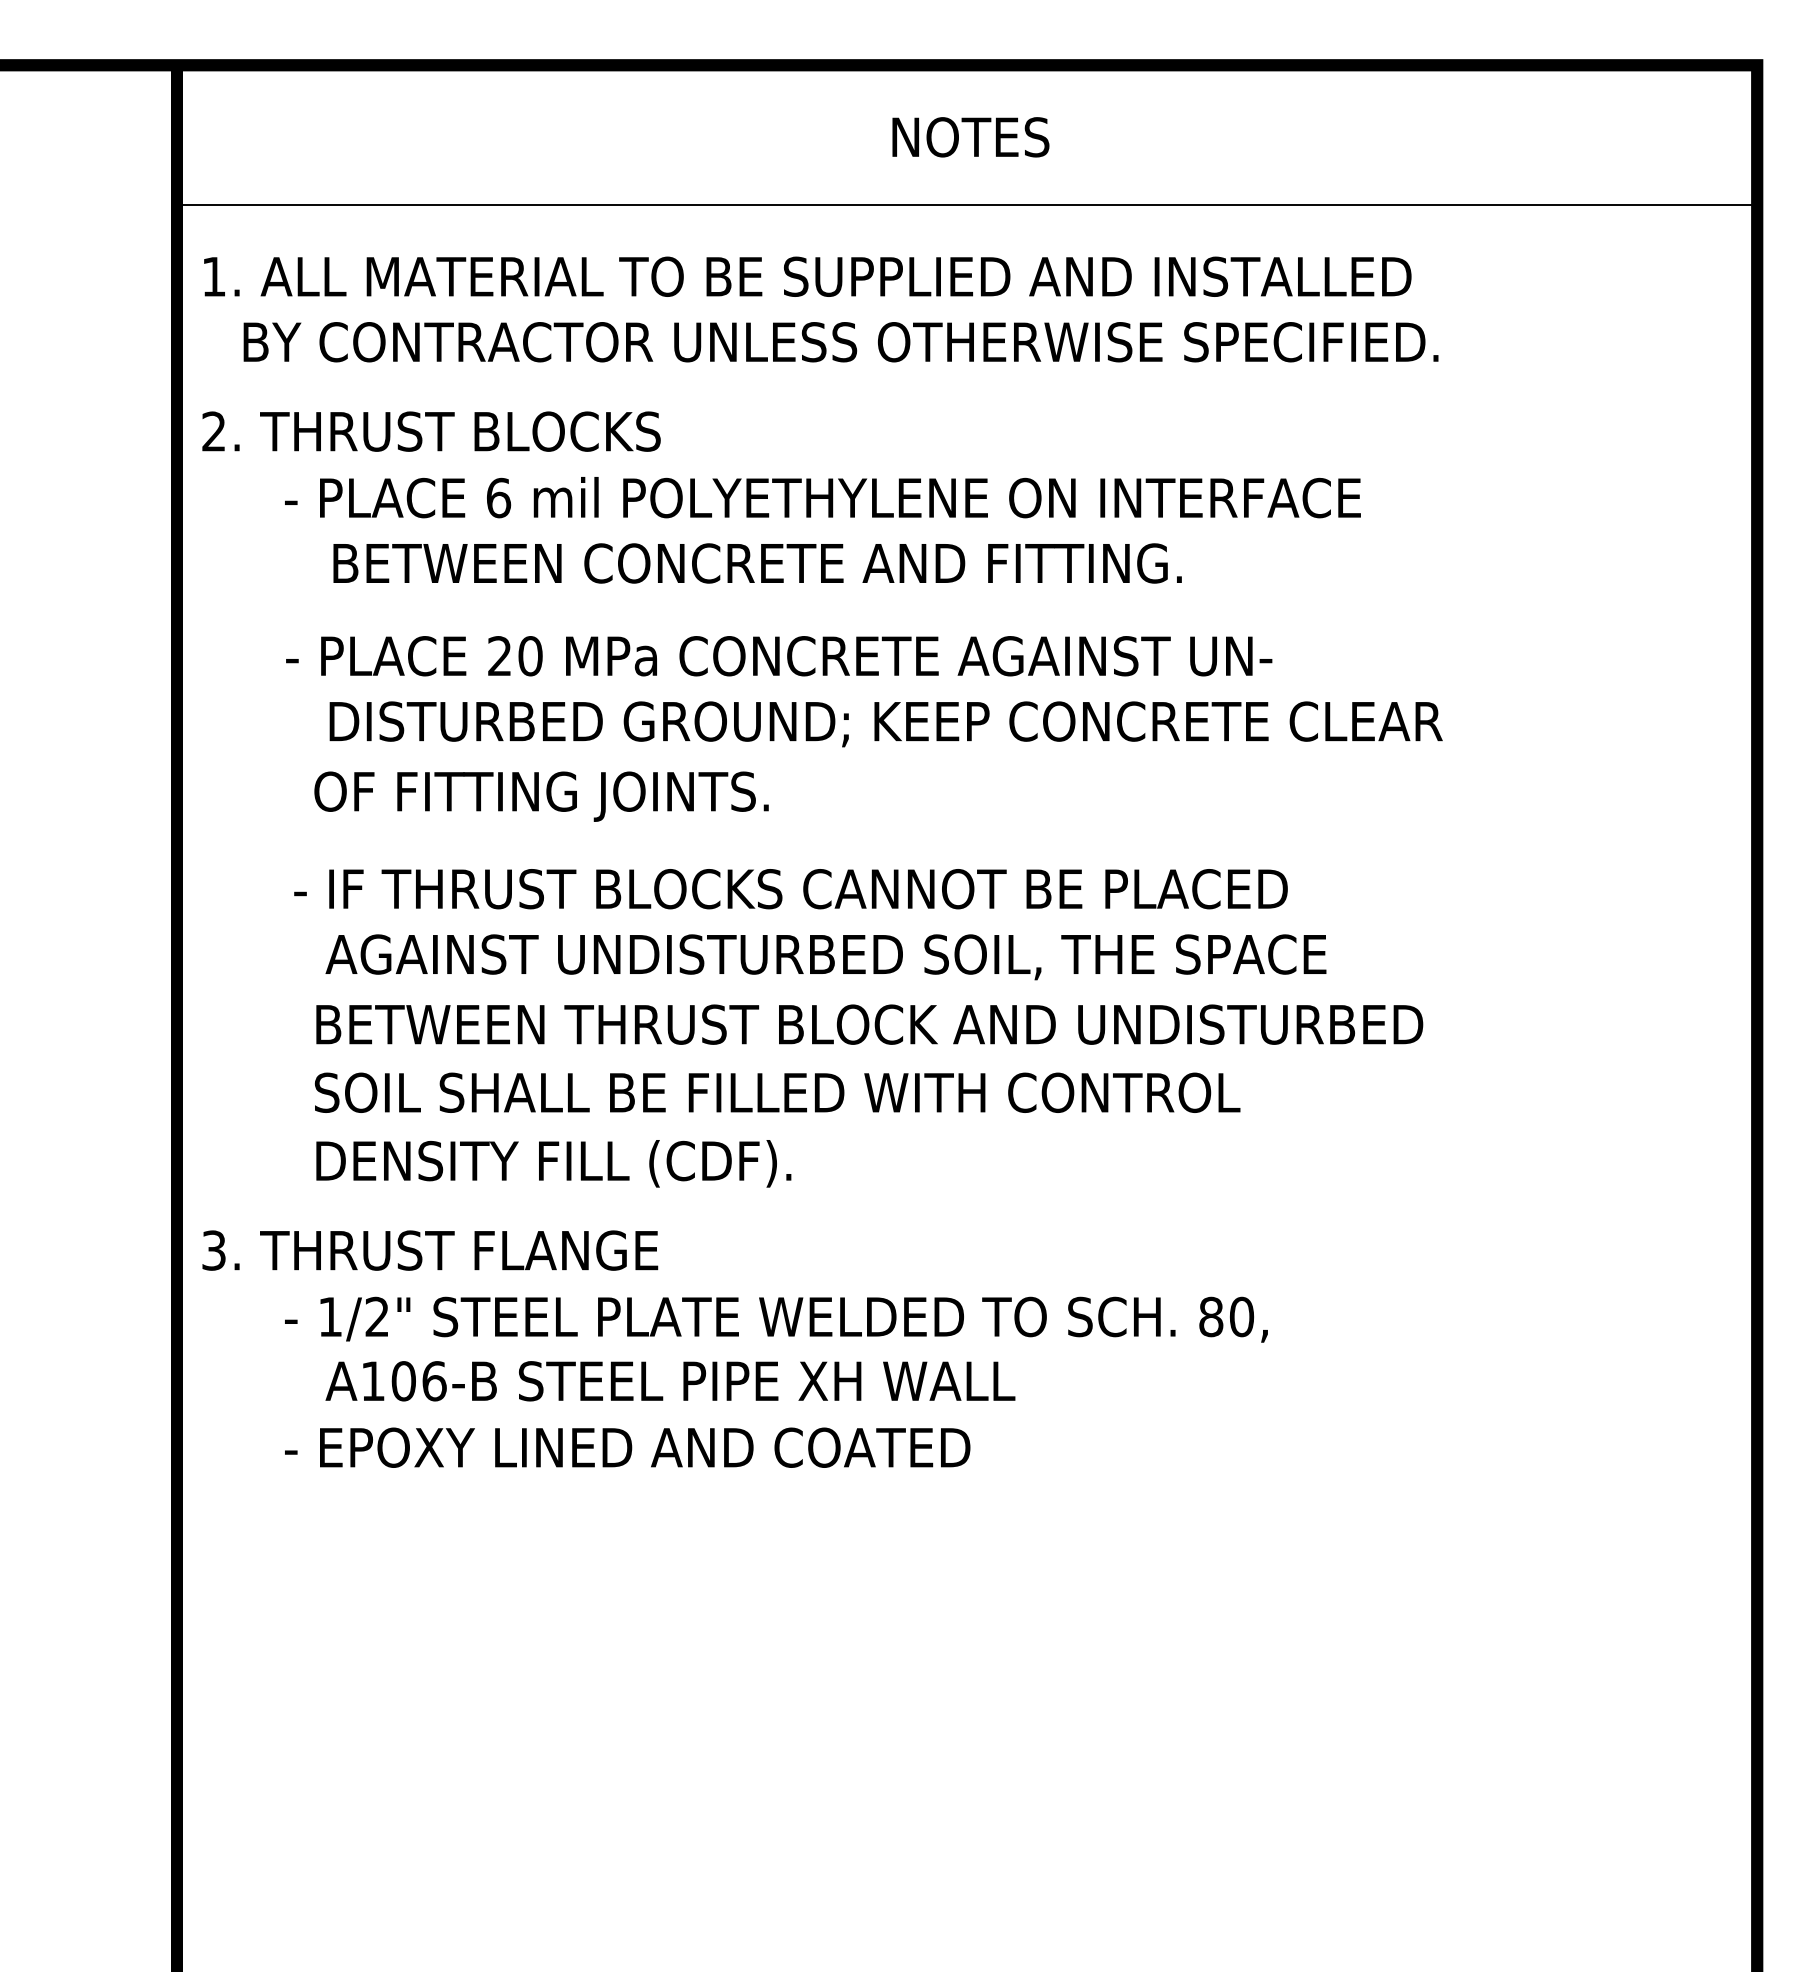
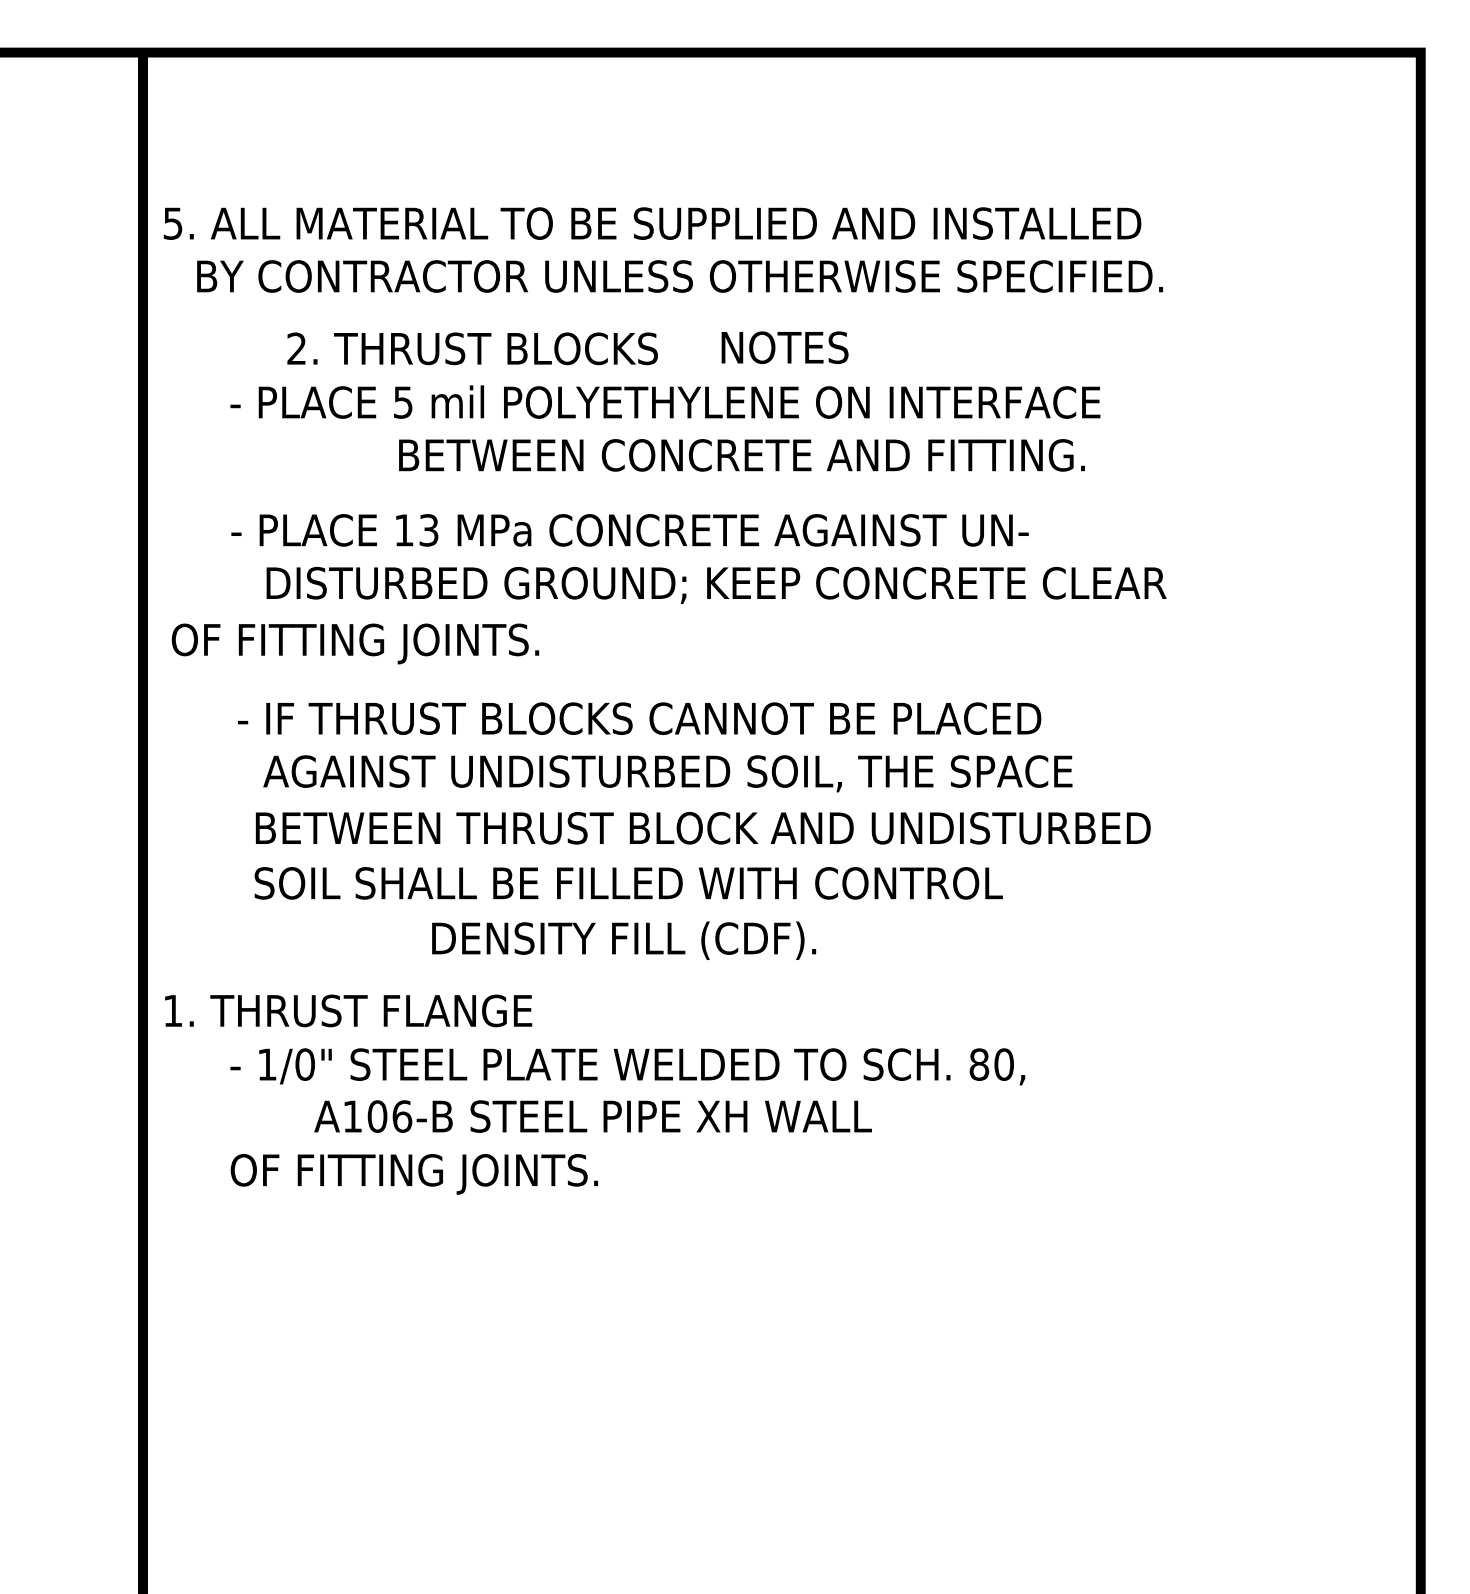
text: (970, 137) -> (784, 347), moved
line: (966, 204) -> (781, 165), removed
text: (213, 276) -> (172, 223), 1. -> 5.
text: (431, 431) -> (472, 348), moved
text: (499, 497) -> (403, 402), 6 -> 5
text: (757, 563) -> (741, 455), moved
text: (515, 656) -> (416, 530), 20 -> 13
text: (541, 796) -> (355, 643), moved
text: (553, 1163) -> (623, 940), moved
text: (213, 1250) -> (172, 1010), 3. -> 1.
text: (377, 1316) -> (305, 1064), 1/2" -> 1/0"
text: (670, 1381) -> (593, 1116), moved
text: (627, 1452) -> (507, 1174), - EPOXY LINED AND COATED -> OF FITTING JOINTS.

